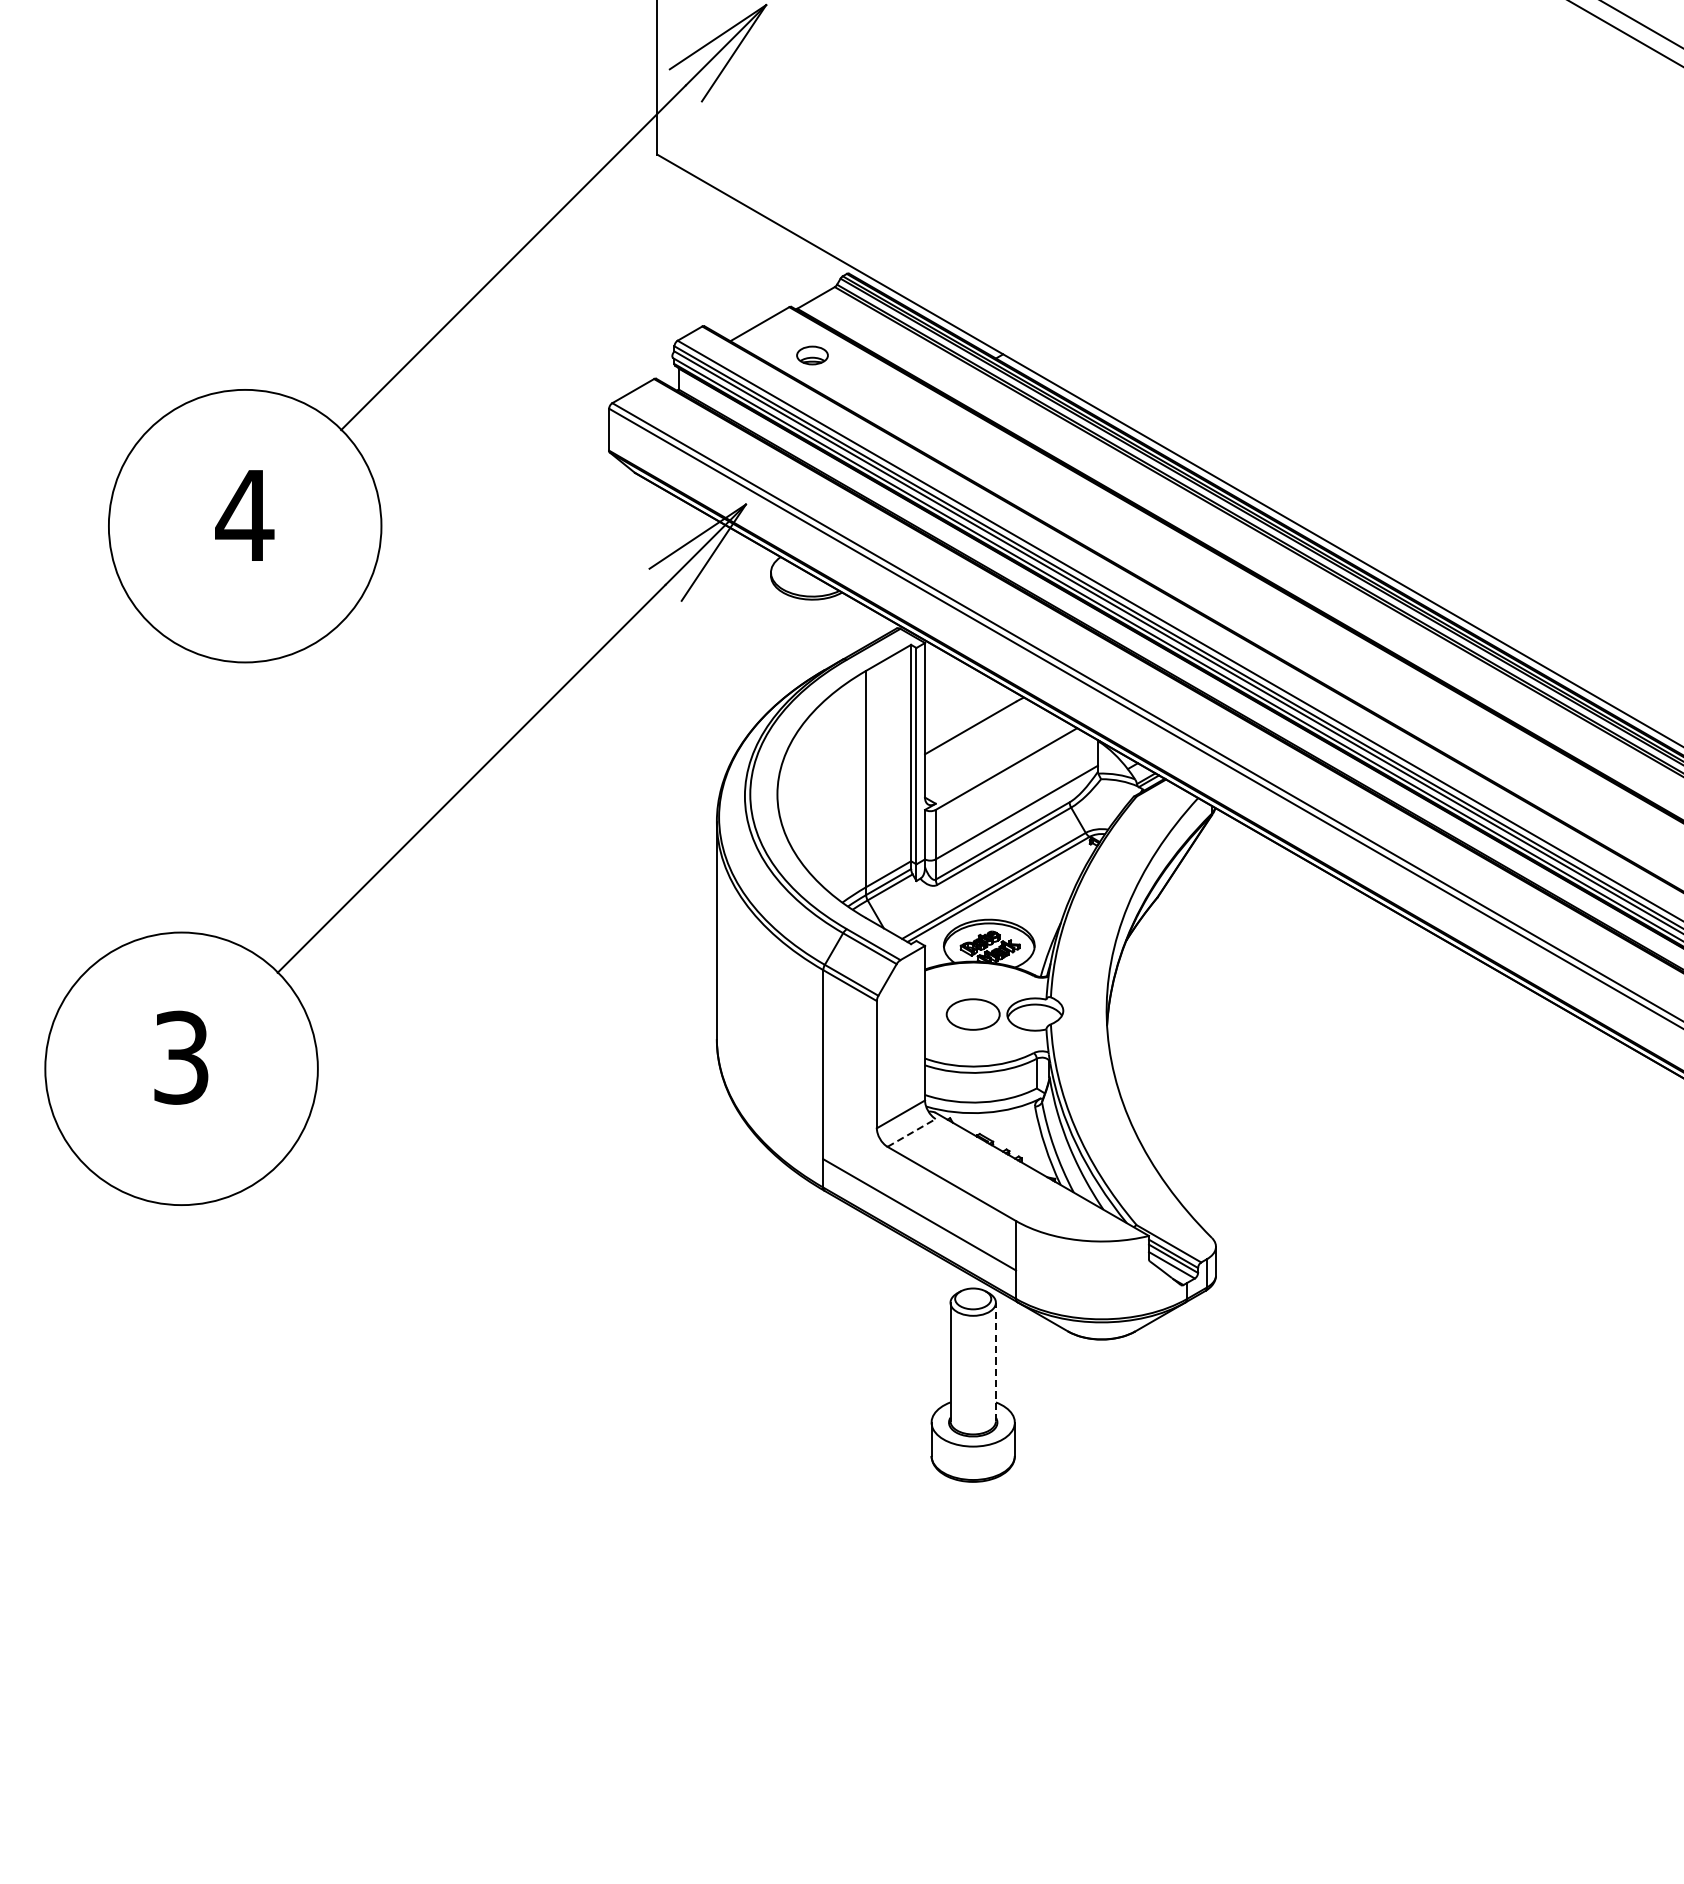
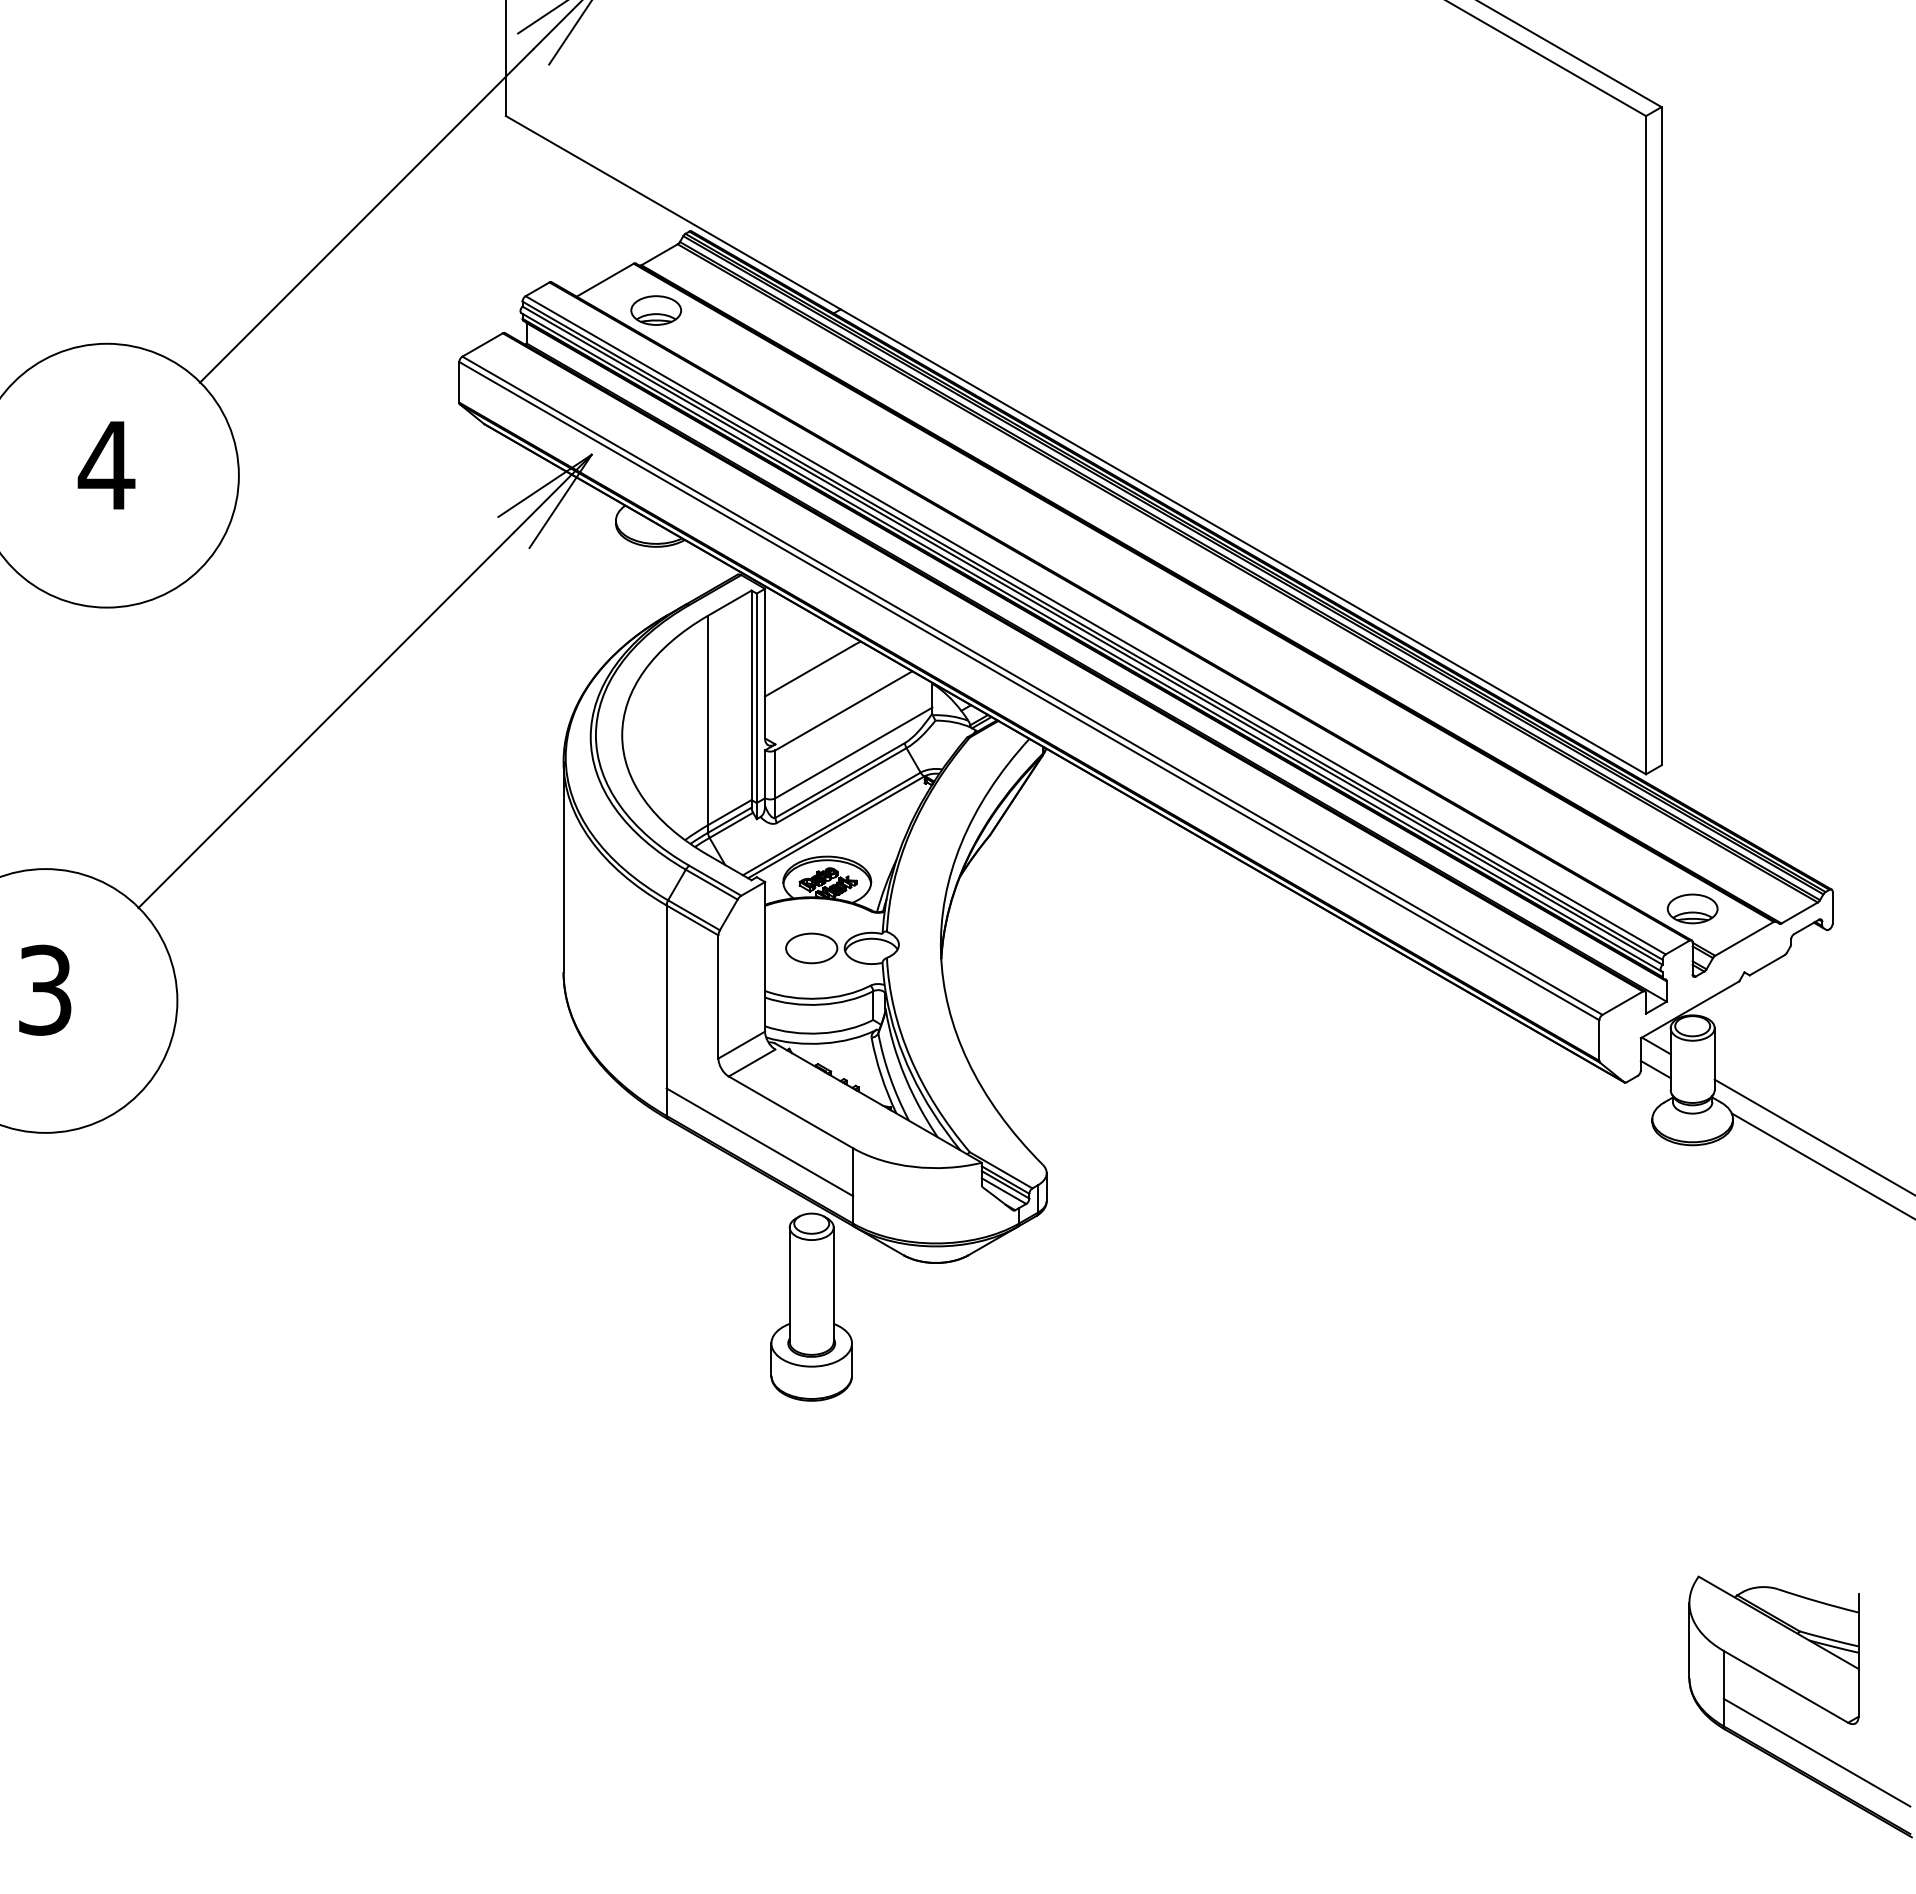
part: (811, 355) -> (655, 310), size x1.67
line: (912, 1133) -> (752, 1063), dashed -> solid
line: (995, 1361) -> (833, 1284), dashed -> solid

